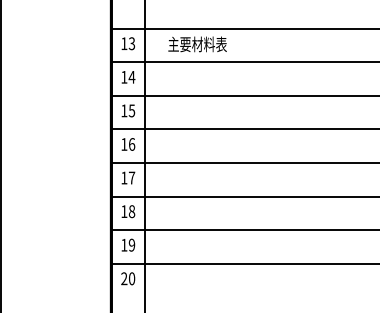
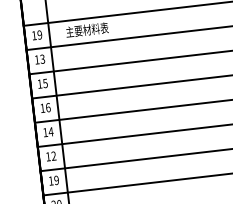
text: (131, 43) -> (39, 34), 13 -> 19
text: (131, 76) -> (42, 58), 14 -> 13
text: (131, 177) -> (50, 131), 17 -> 14
text: (131, 211) -> (53, 156), 18 -> 12

